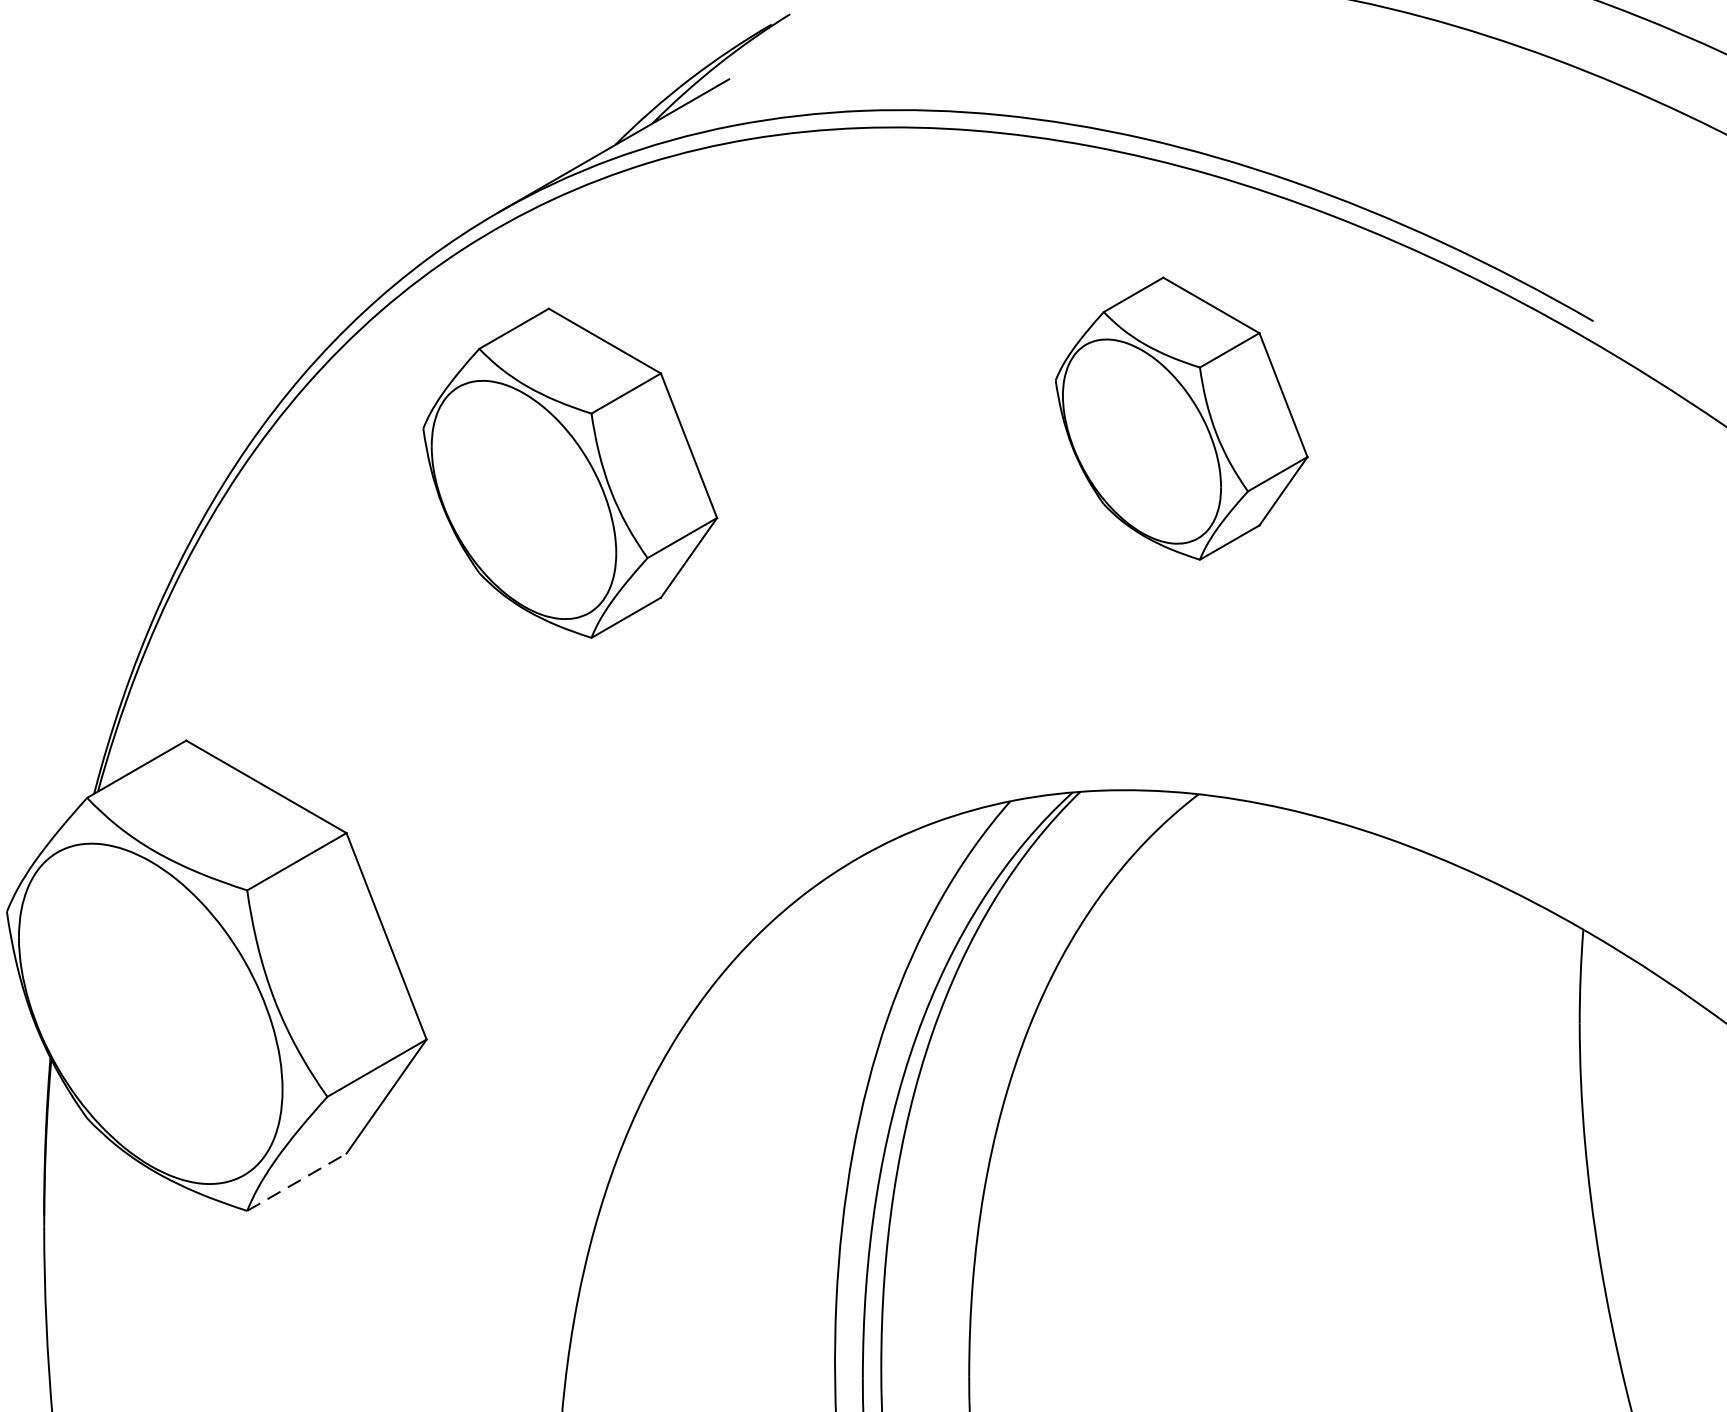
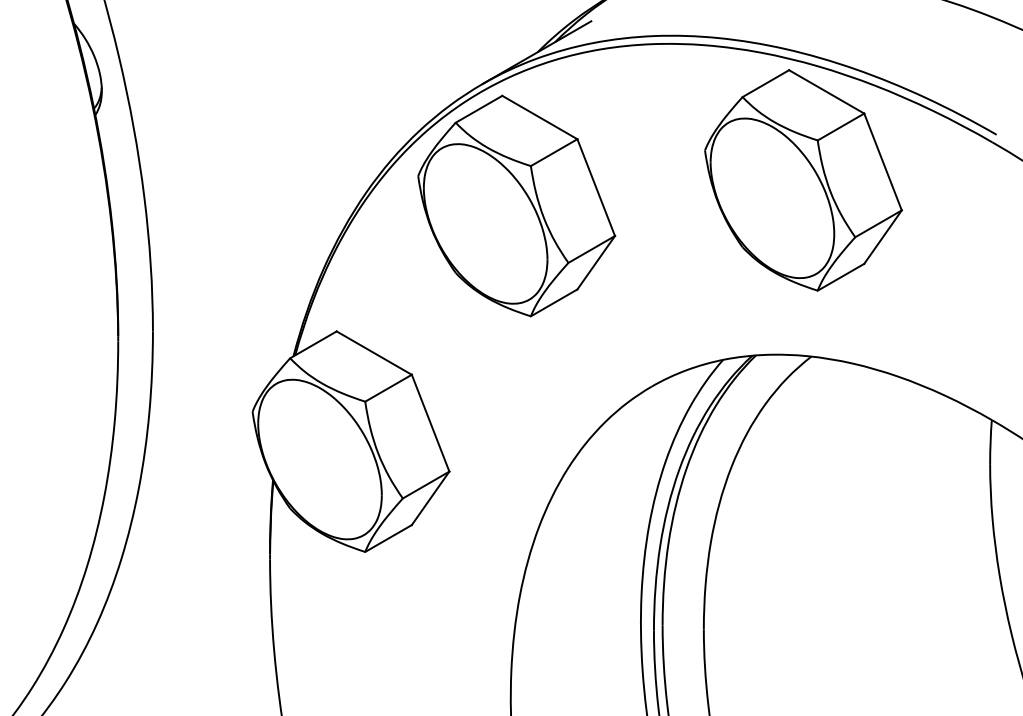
part: (1181, 418) -> (803, 180), size x1.67
part: (569, 472) -> (516, 205), size x1.43
line: (296, 1182) -> (388, 538), dashed -> solid

